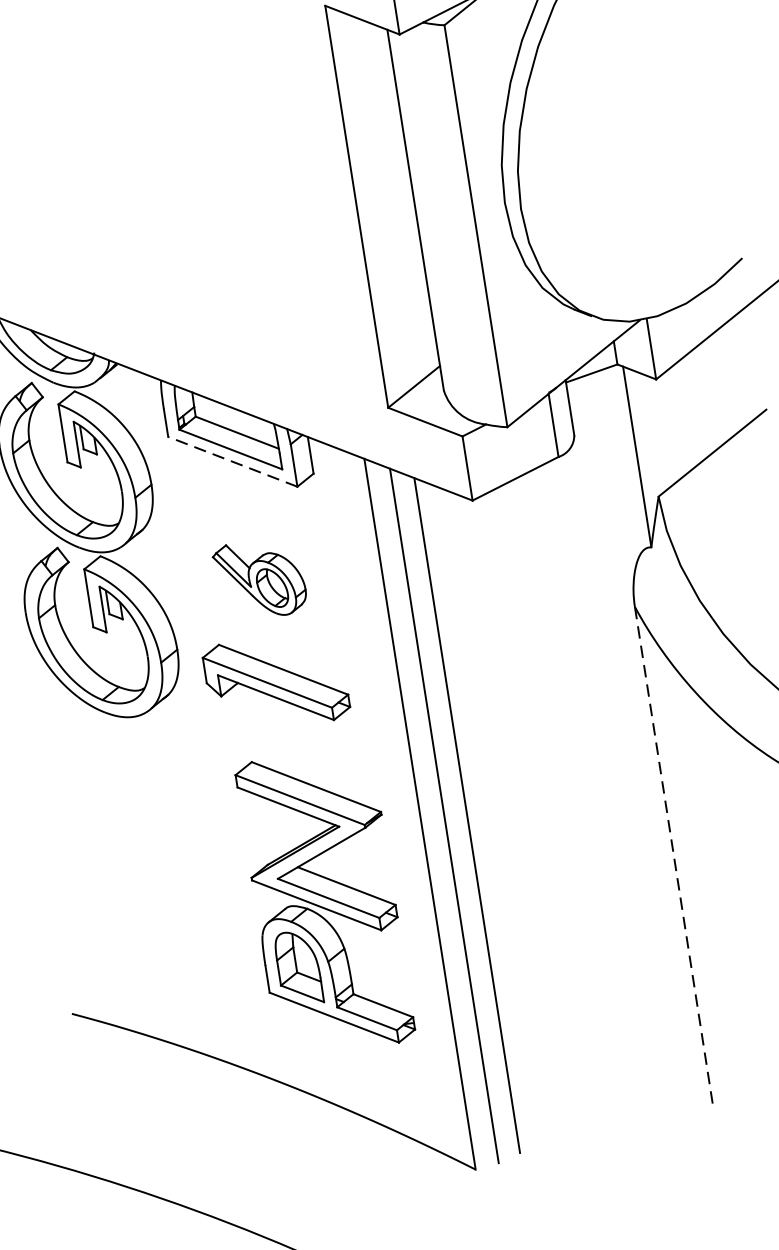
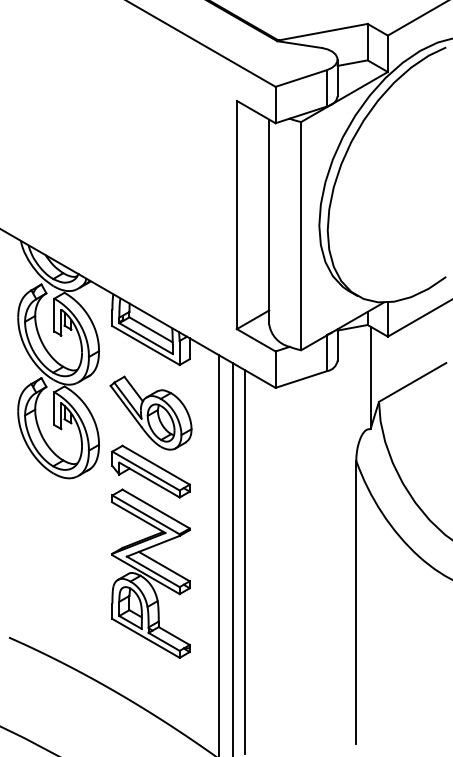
line: (233, 461) -> (146, 345), dashed -> solid
part: (259, 578) -> (150, 412), size x1.67
line: (674, 856) -> (356, 602), dashed -> solid
part: (324, 902) -> (150, 573), moved

